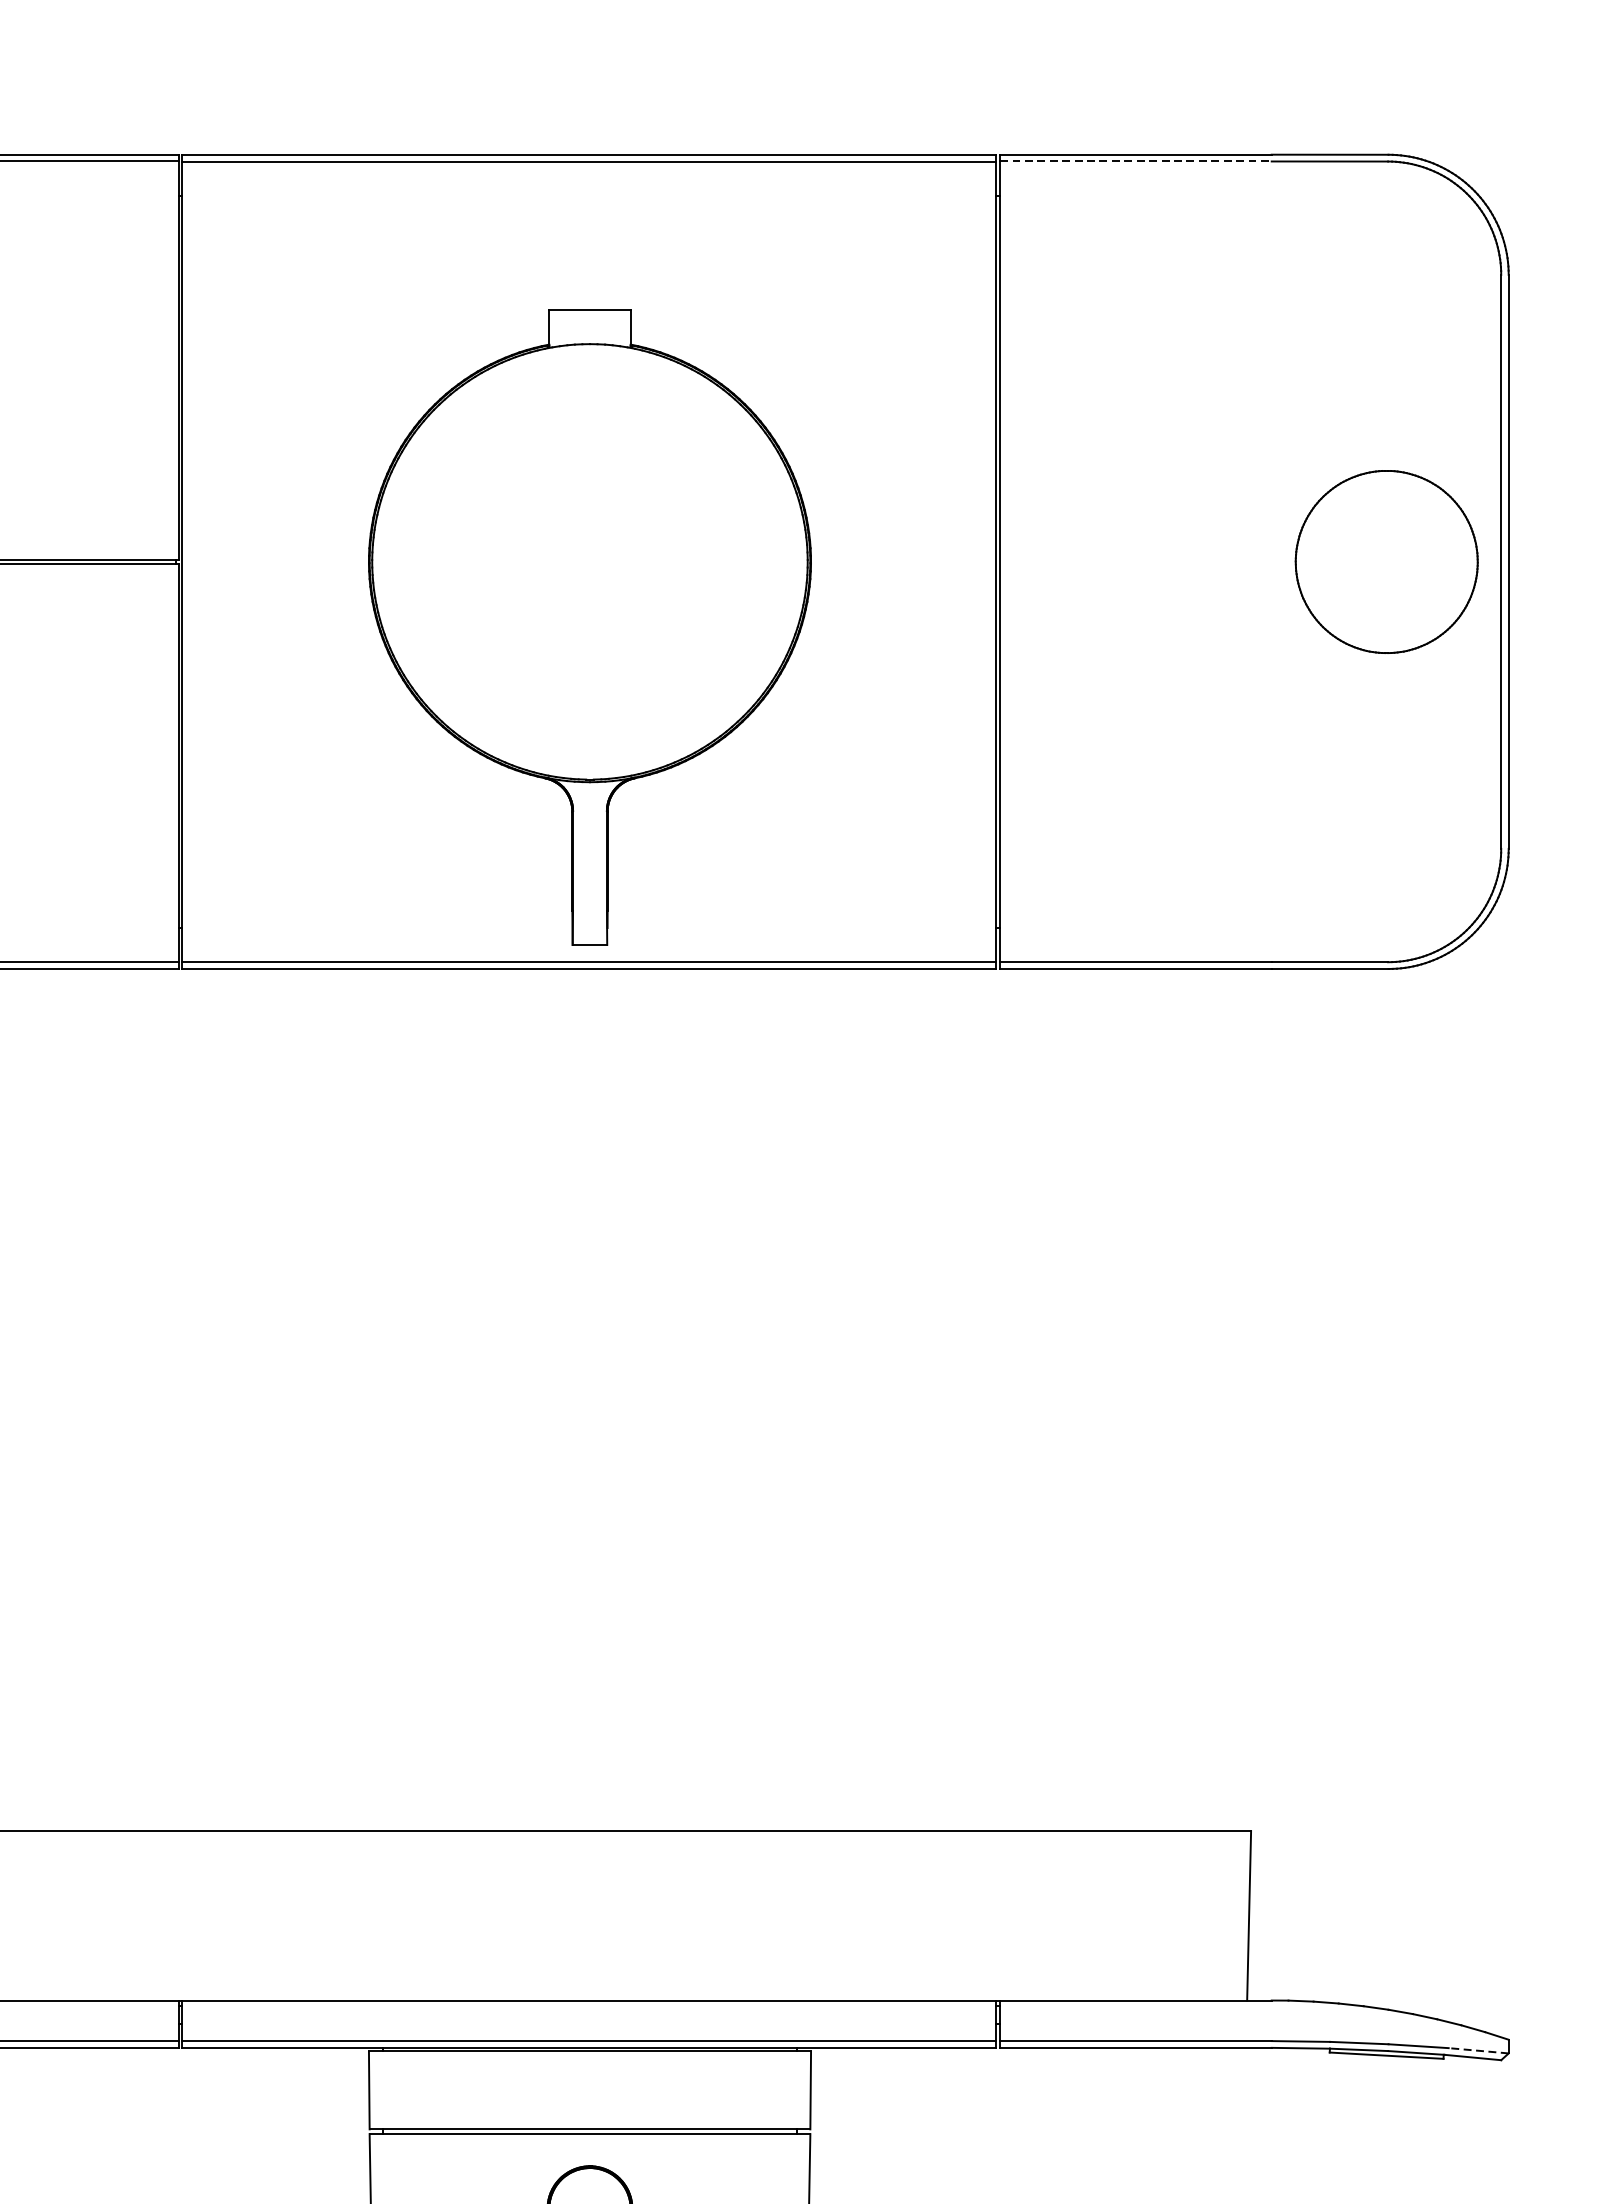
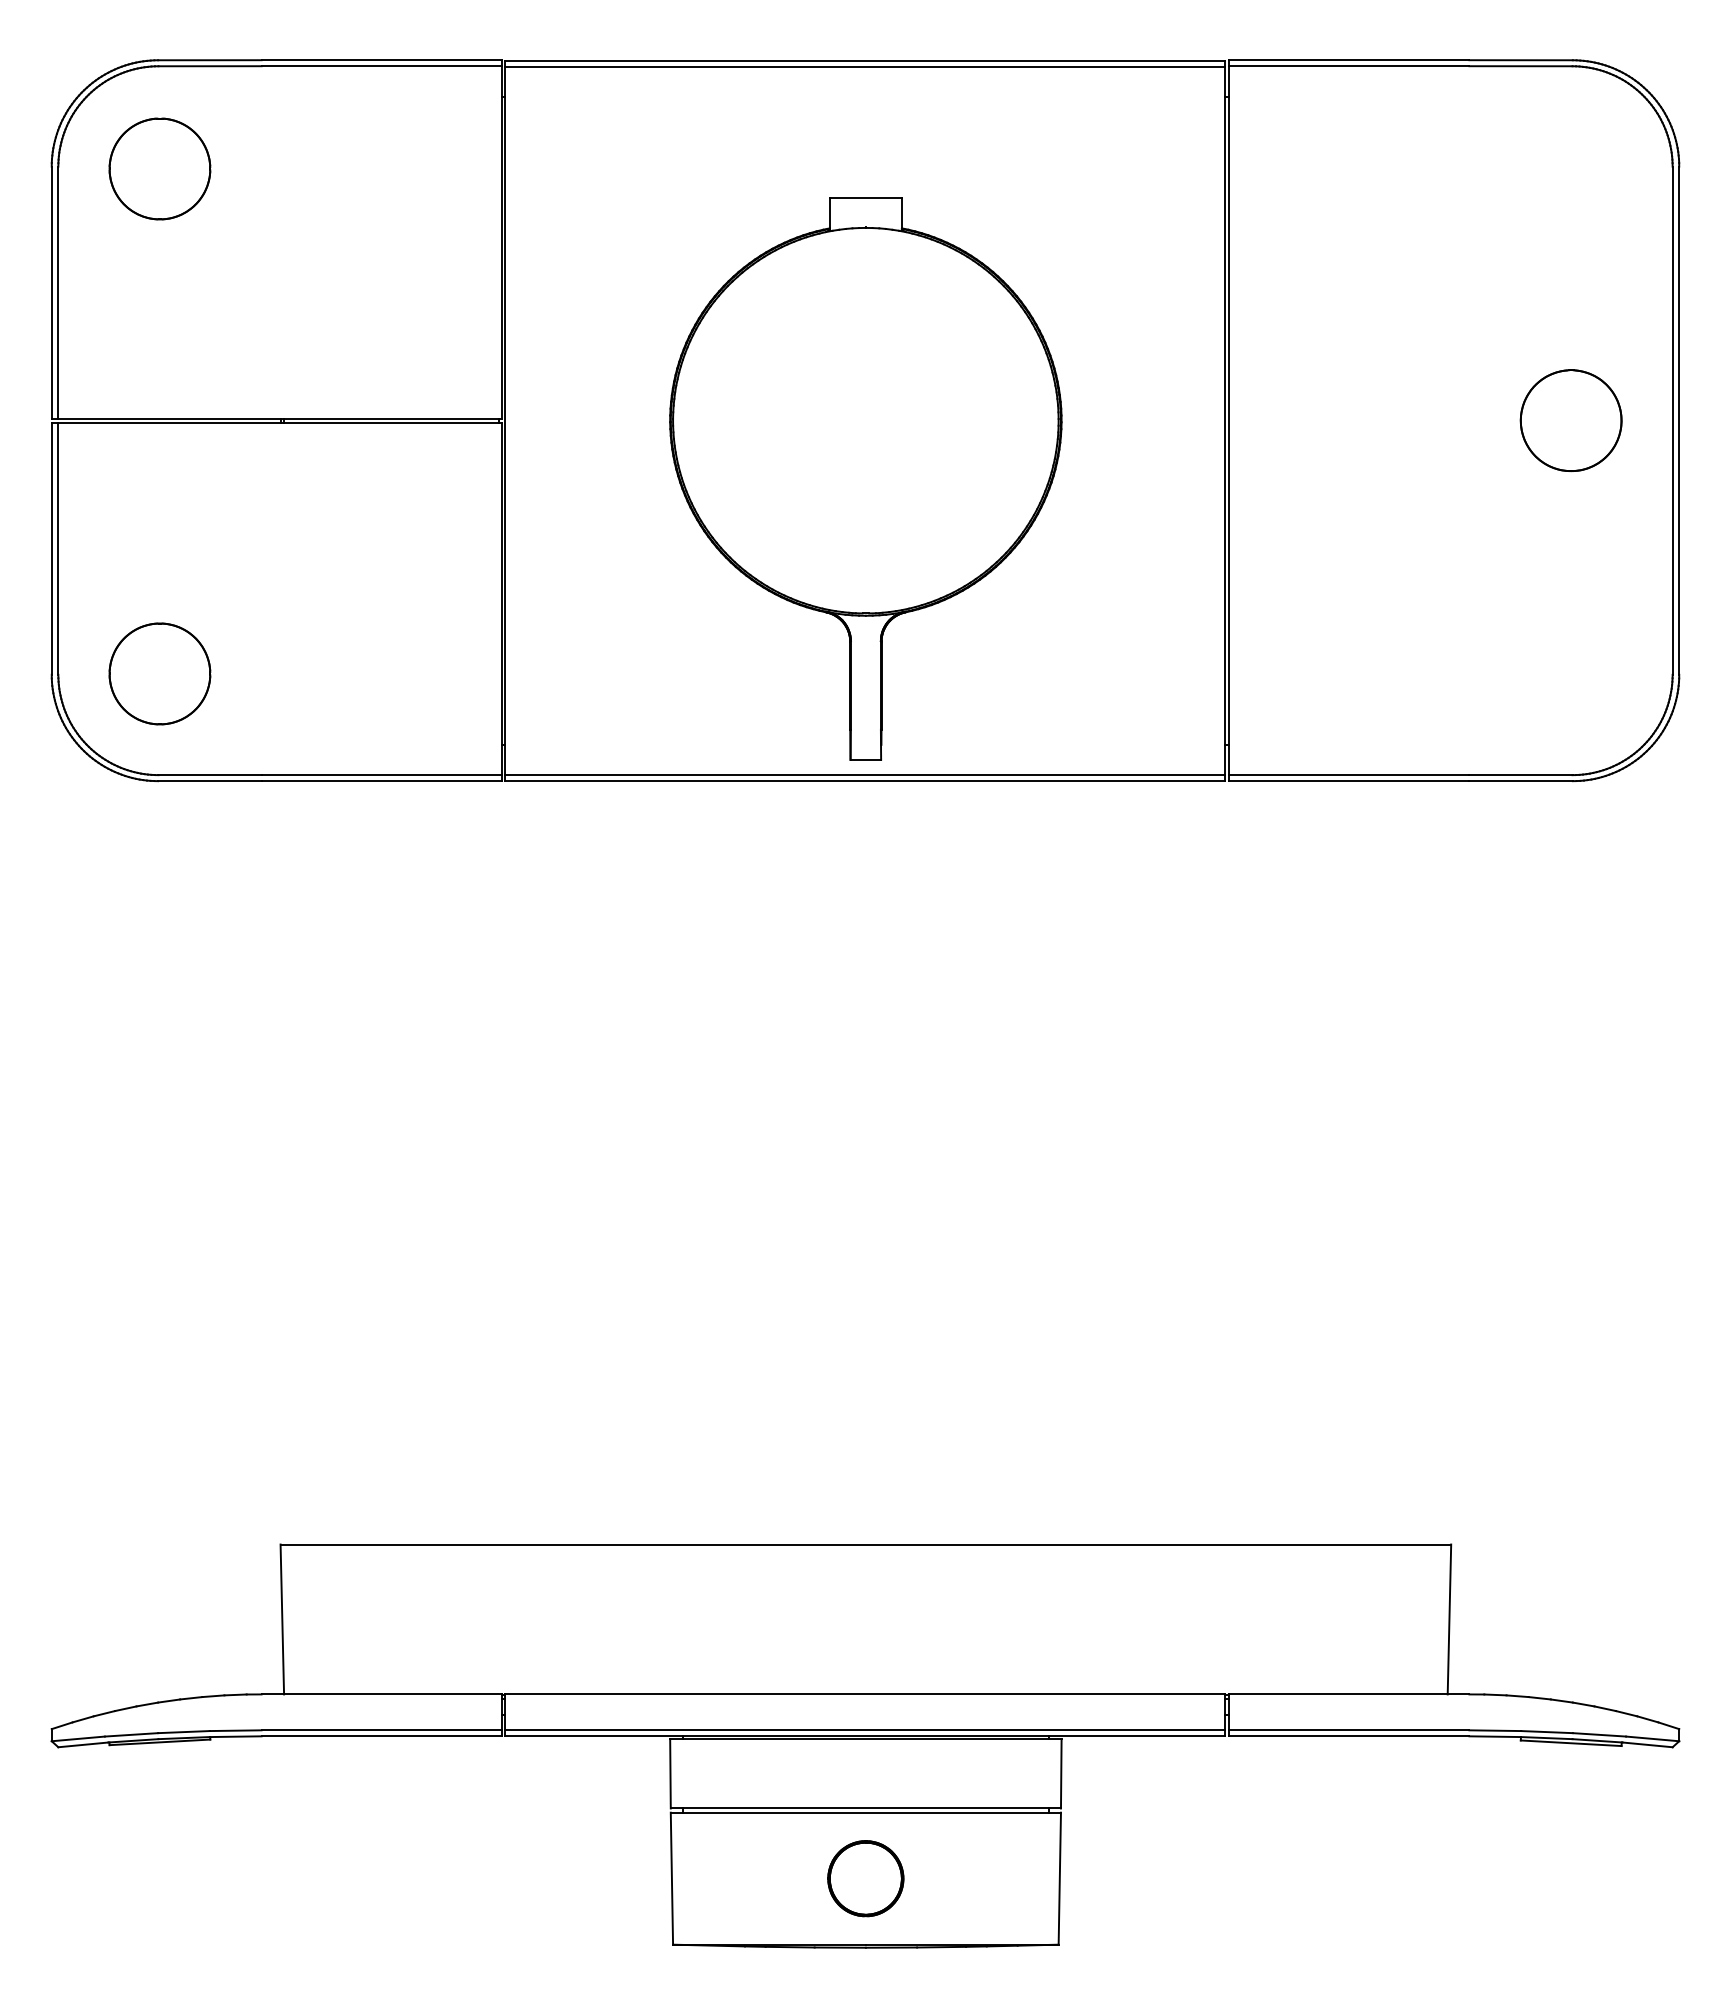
line: (1136, 161) -> (1349, 66), dashed -> solid
part: (1385, 561) -> (1570, 420), size x0.62
line: (1478, 2050) -> (1652, 1738), dashed -> solid

